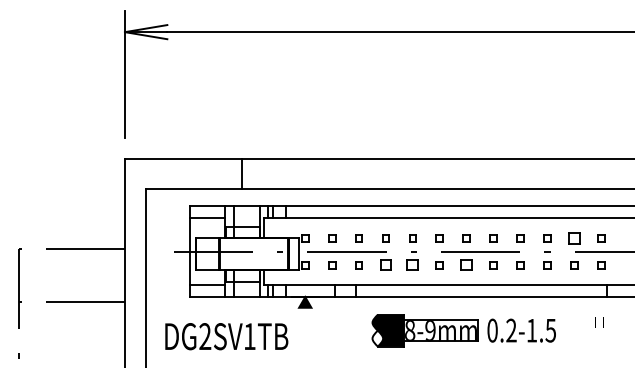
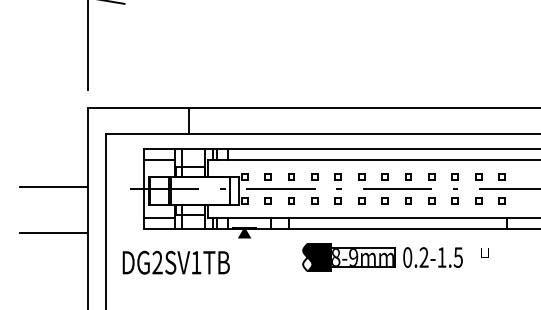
part: (574, 238) -> (478, 177), size x0.62
part: (385, 265) -> (314, 200), size x0.62
part: (412, 265) -> (337, 200), size x0.62
part: (466, 265) -> (384, 200), size x0.62
text: (599, 322) -> (485, 253), moved

